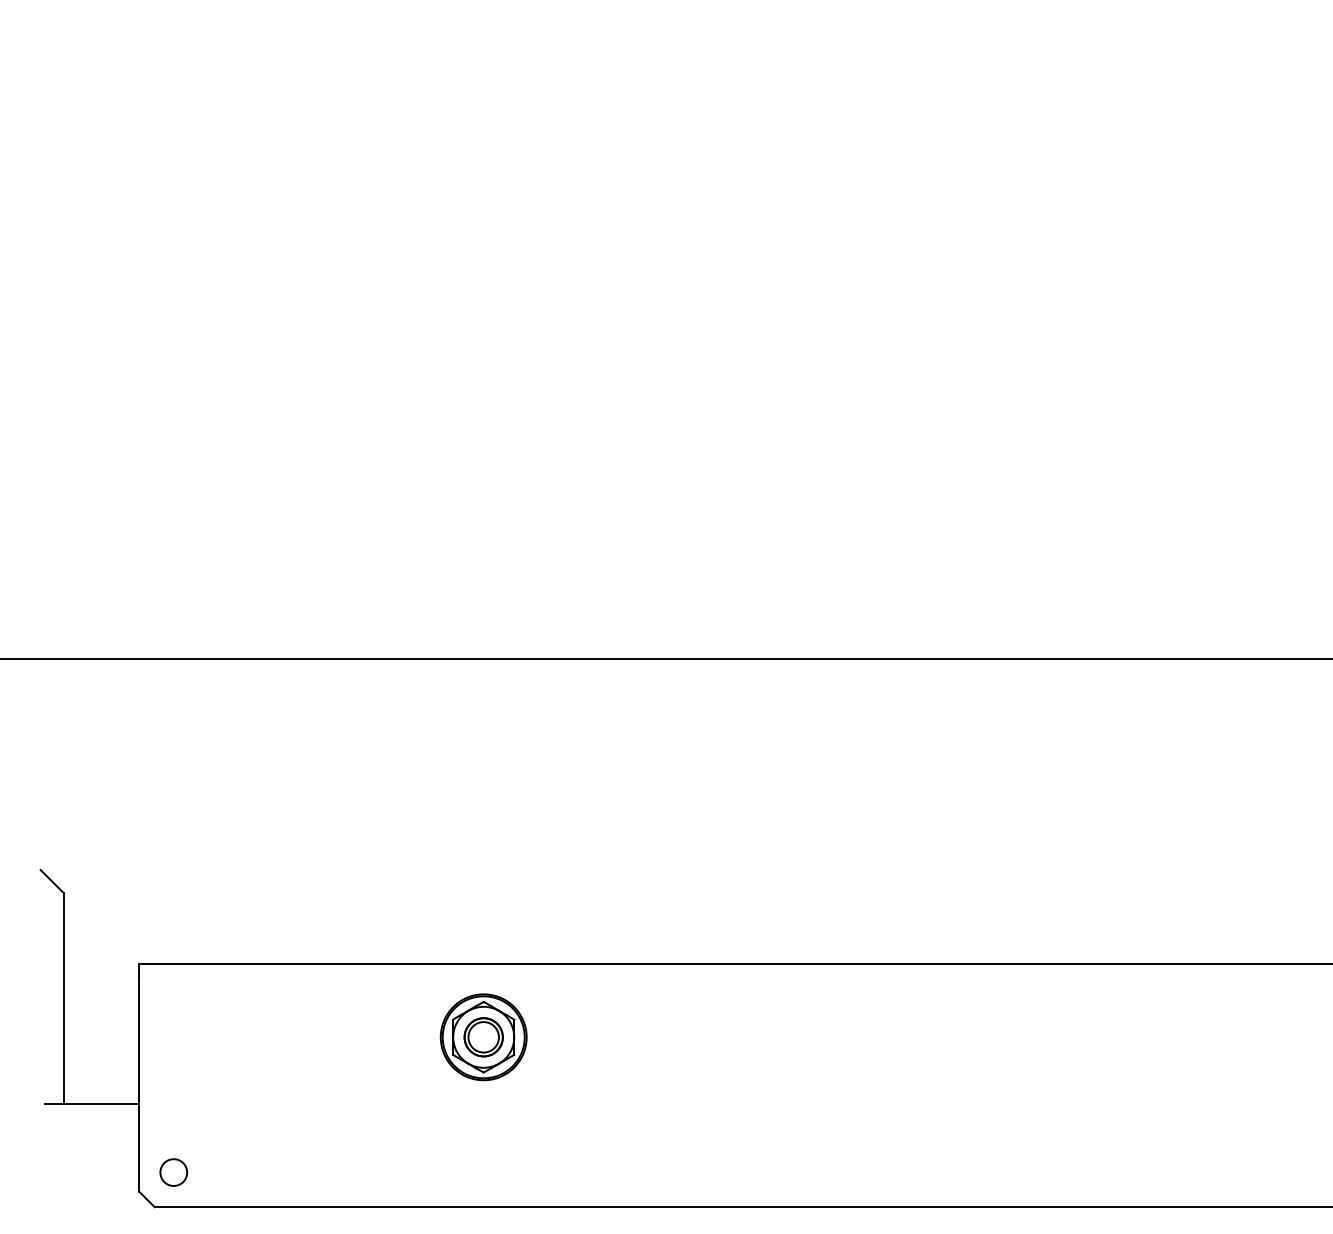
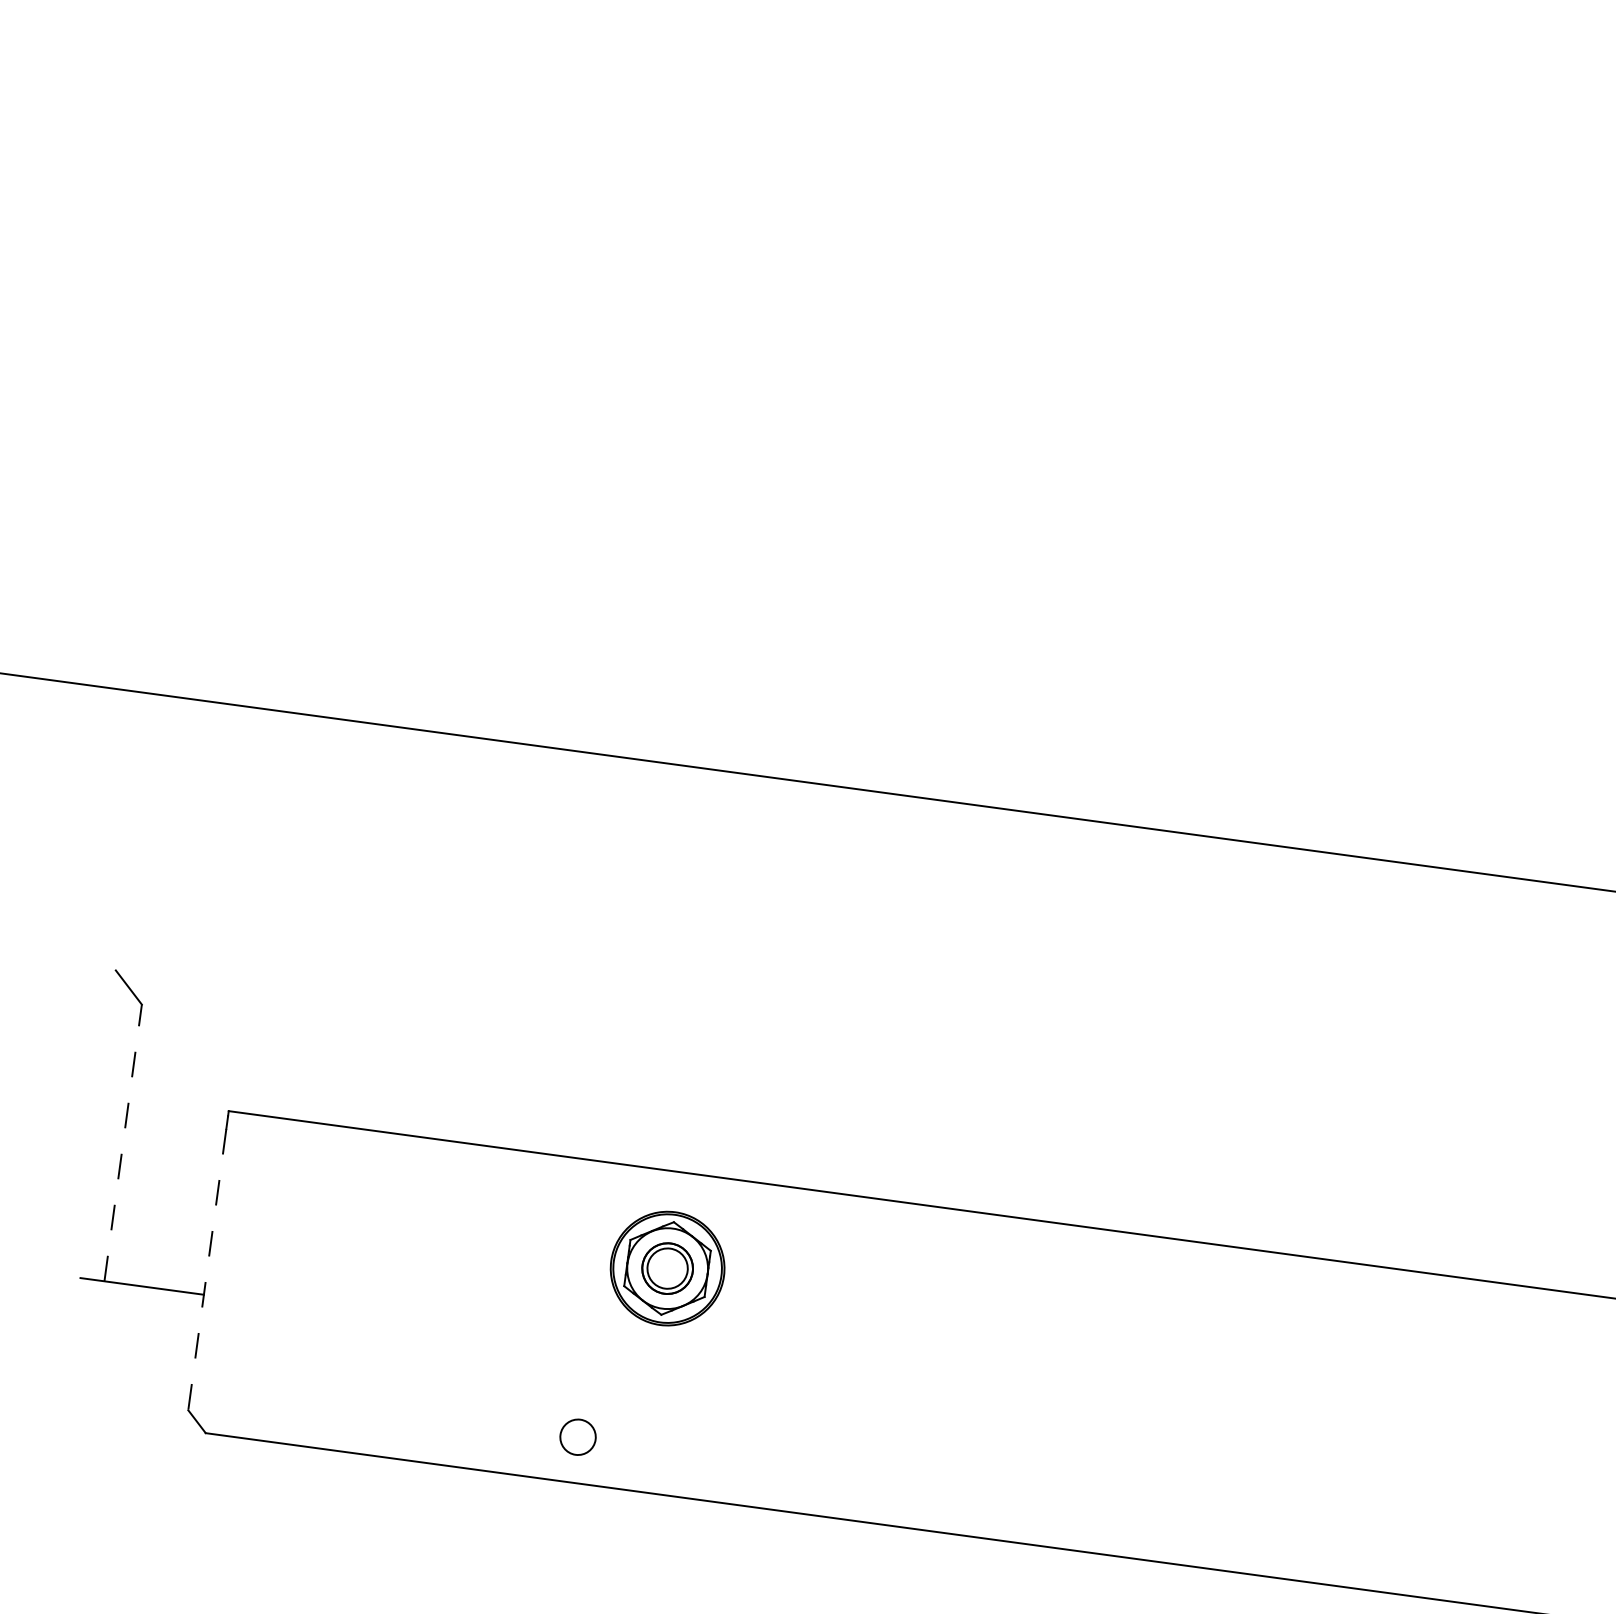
line: (63, 997) -> (123, 1141), solid -> dashed
line: (139, 1085) -> (207, 1270), solid -> dashed
circle: (173, 1172) -> (577, 1437), moved

